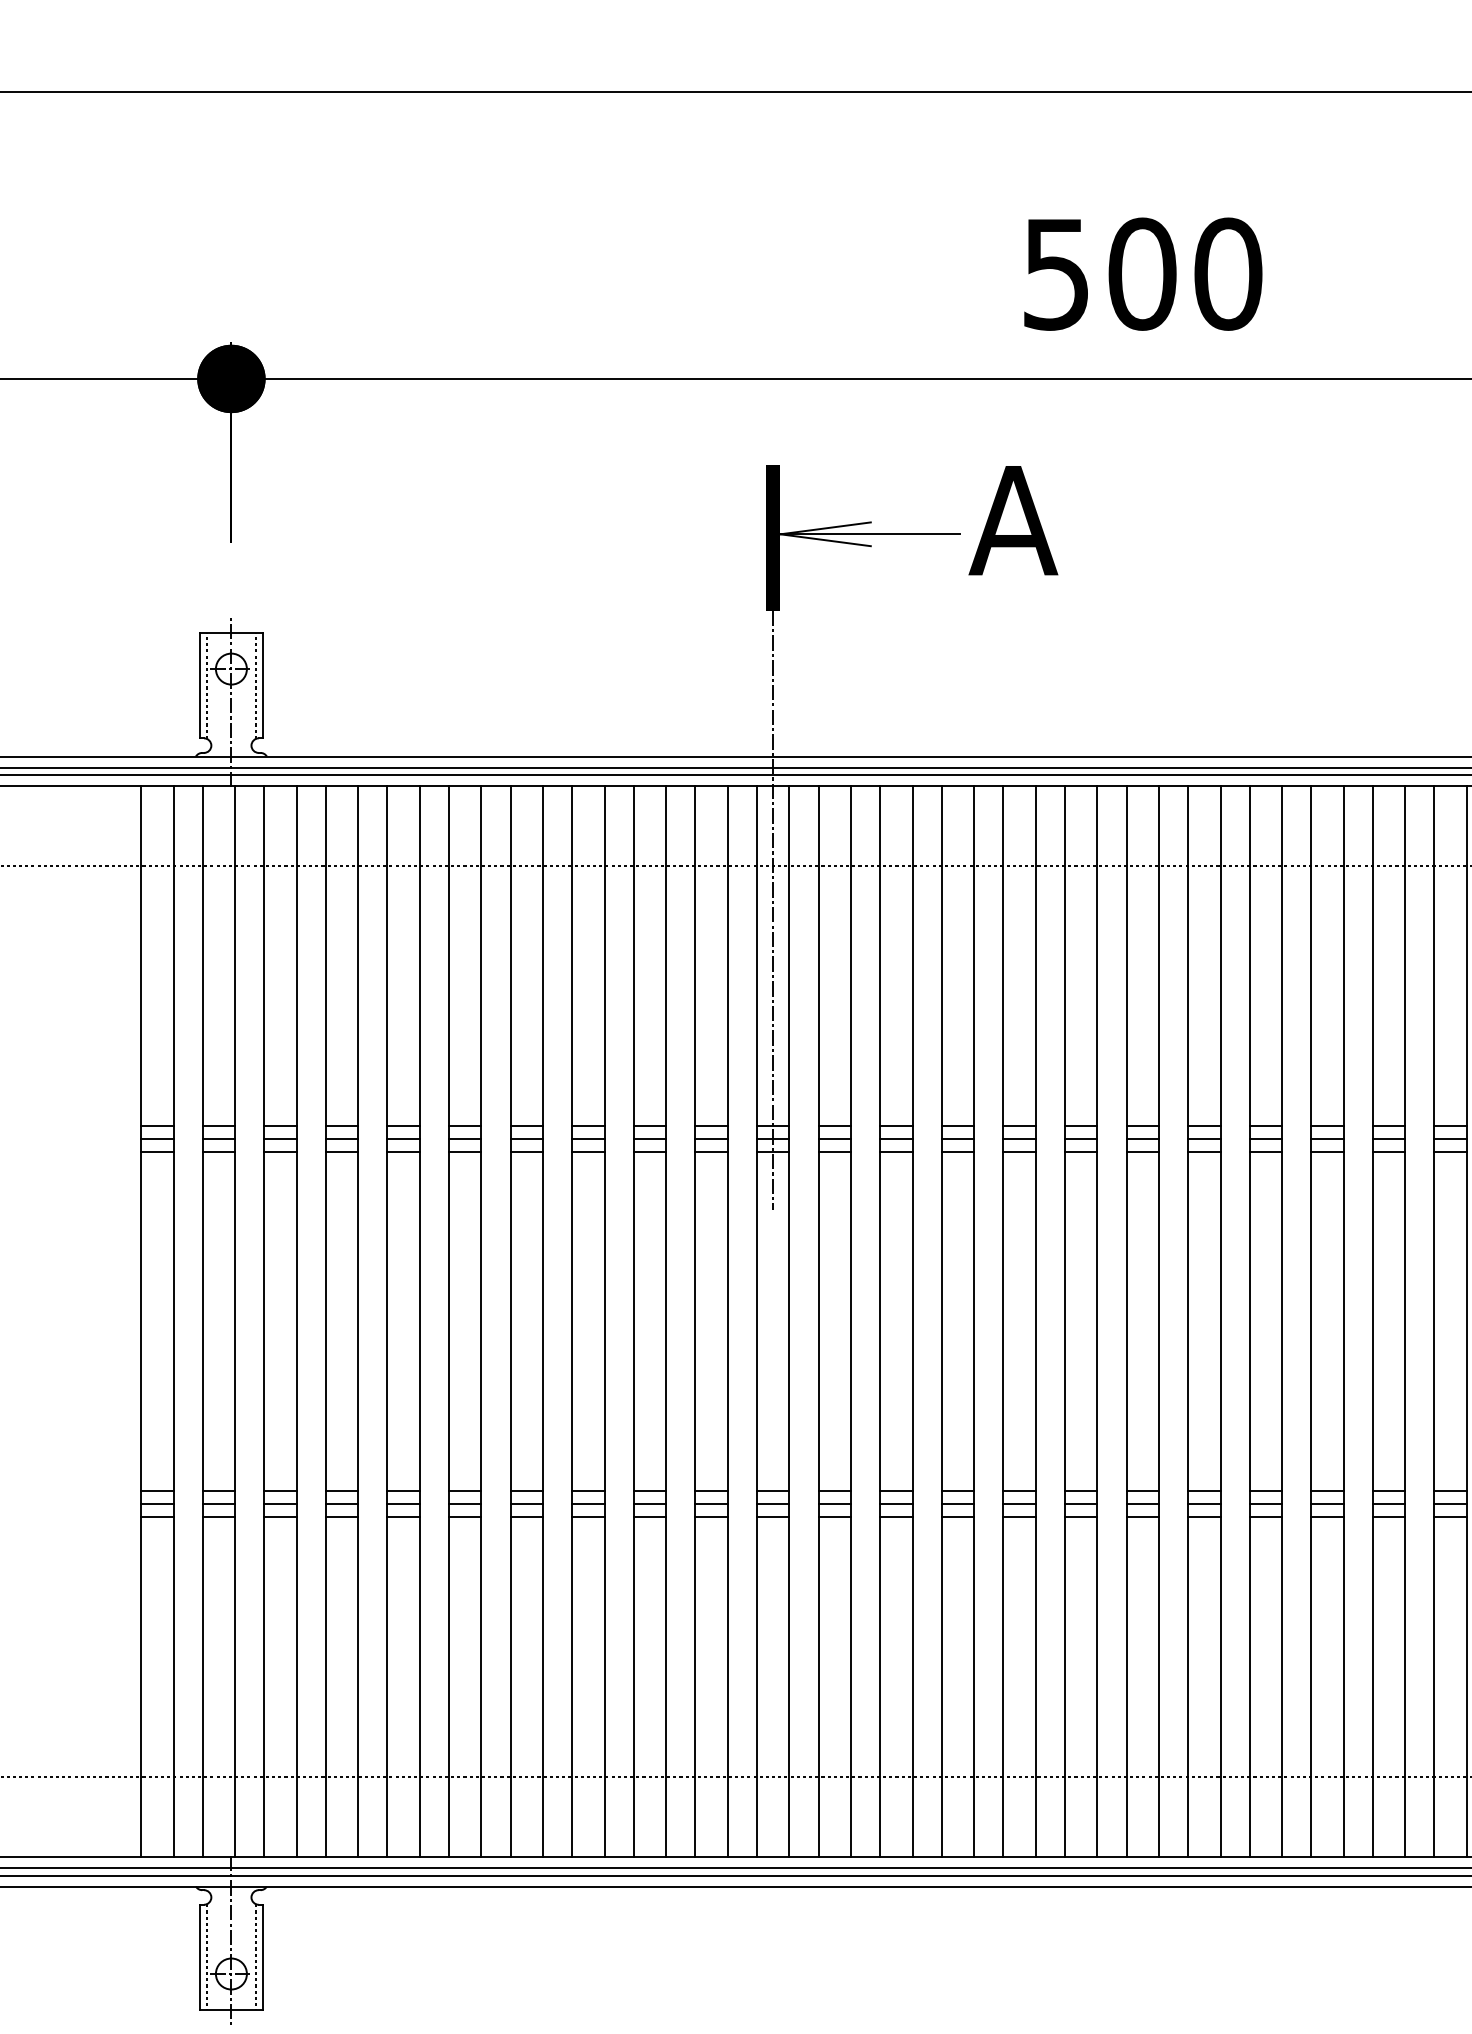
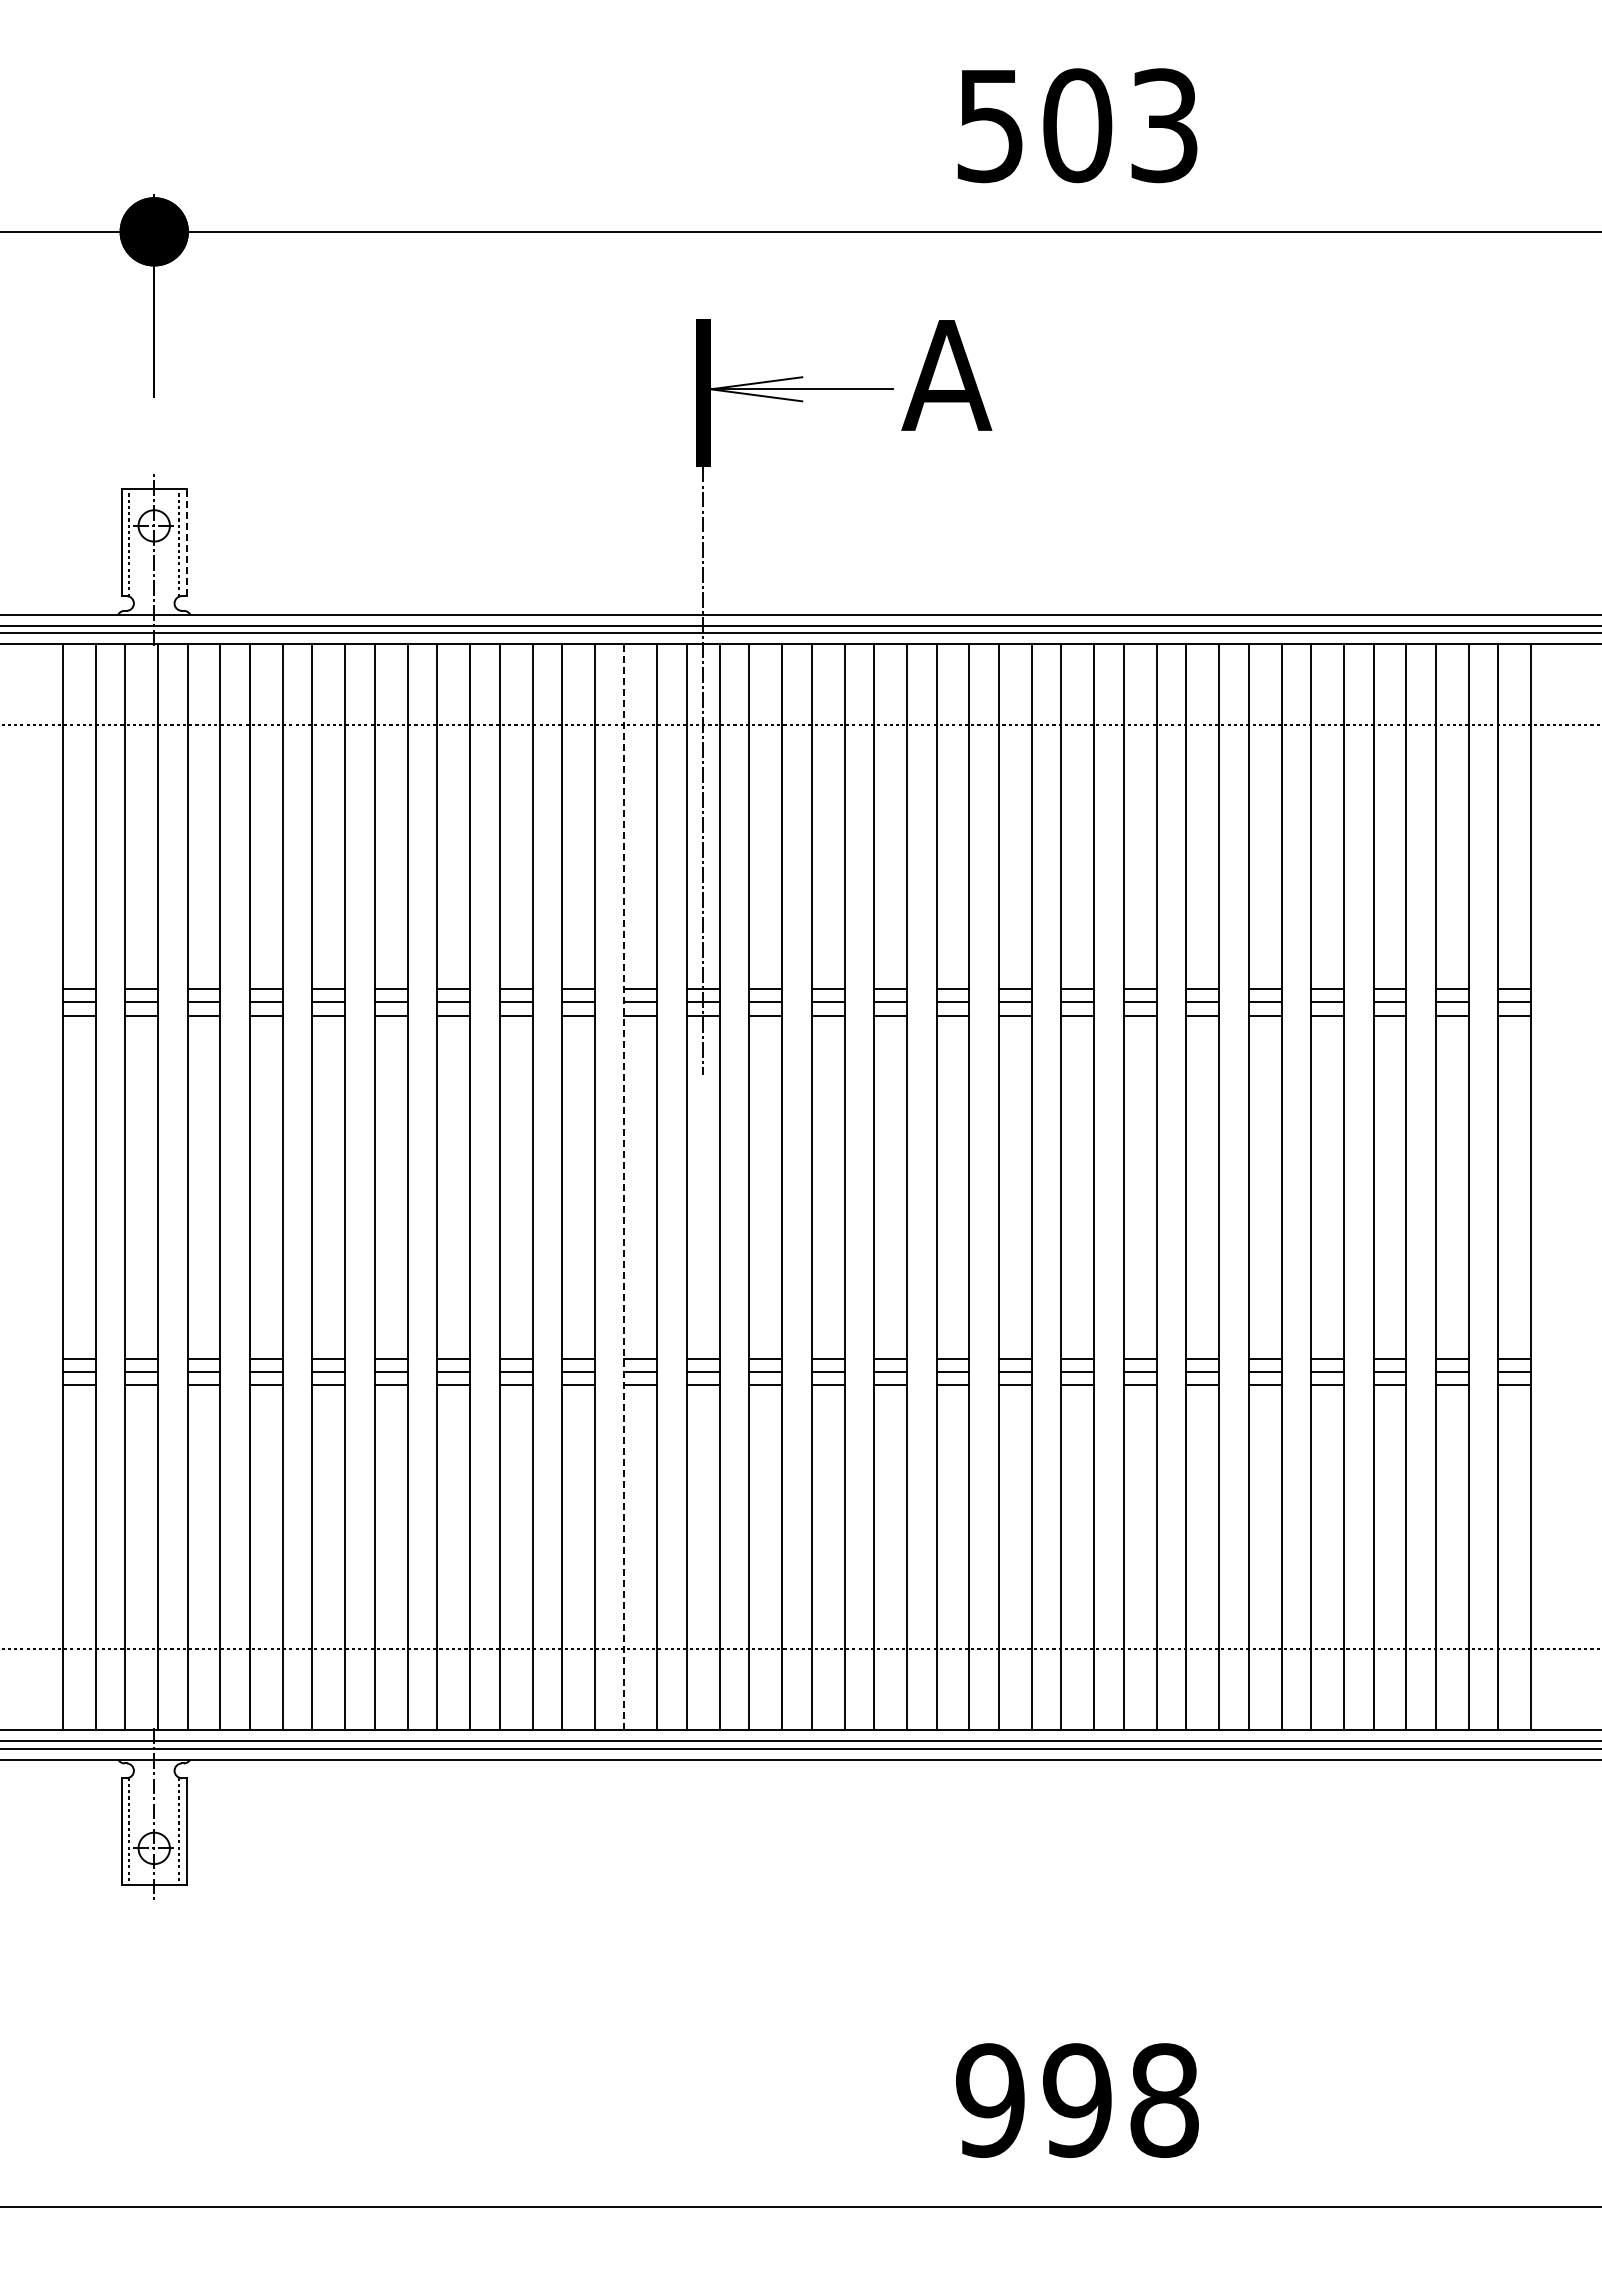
text: (1228, 274) -> (1164, 125), 500 -> 503
line: (263, 685) -> (186, 542), solid -> dashed
line: (695, 1320) -> (624, 1186), solid -> dashed

